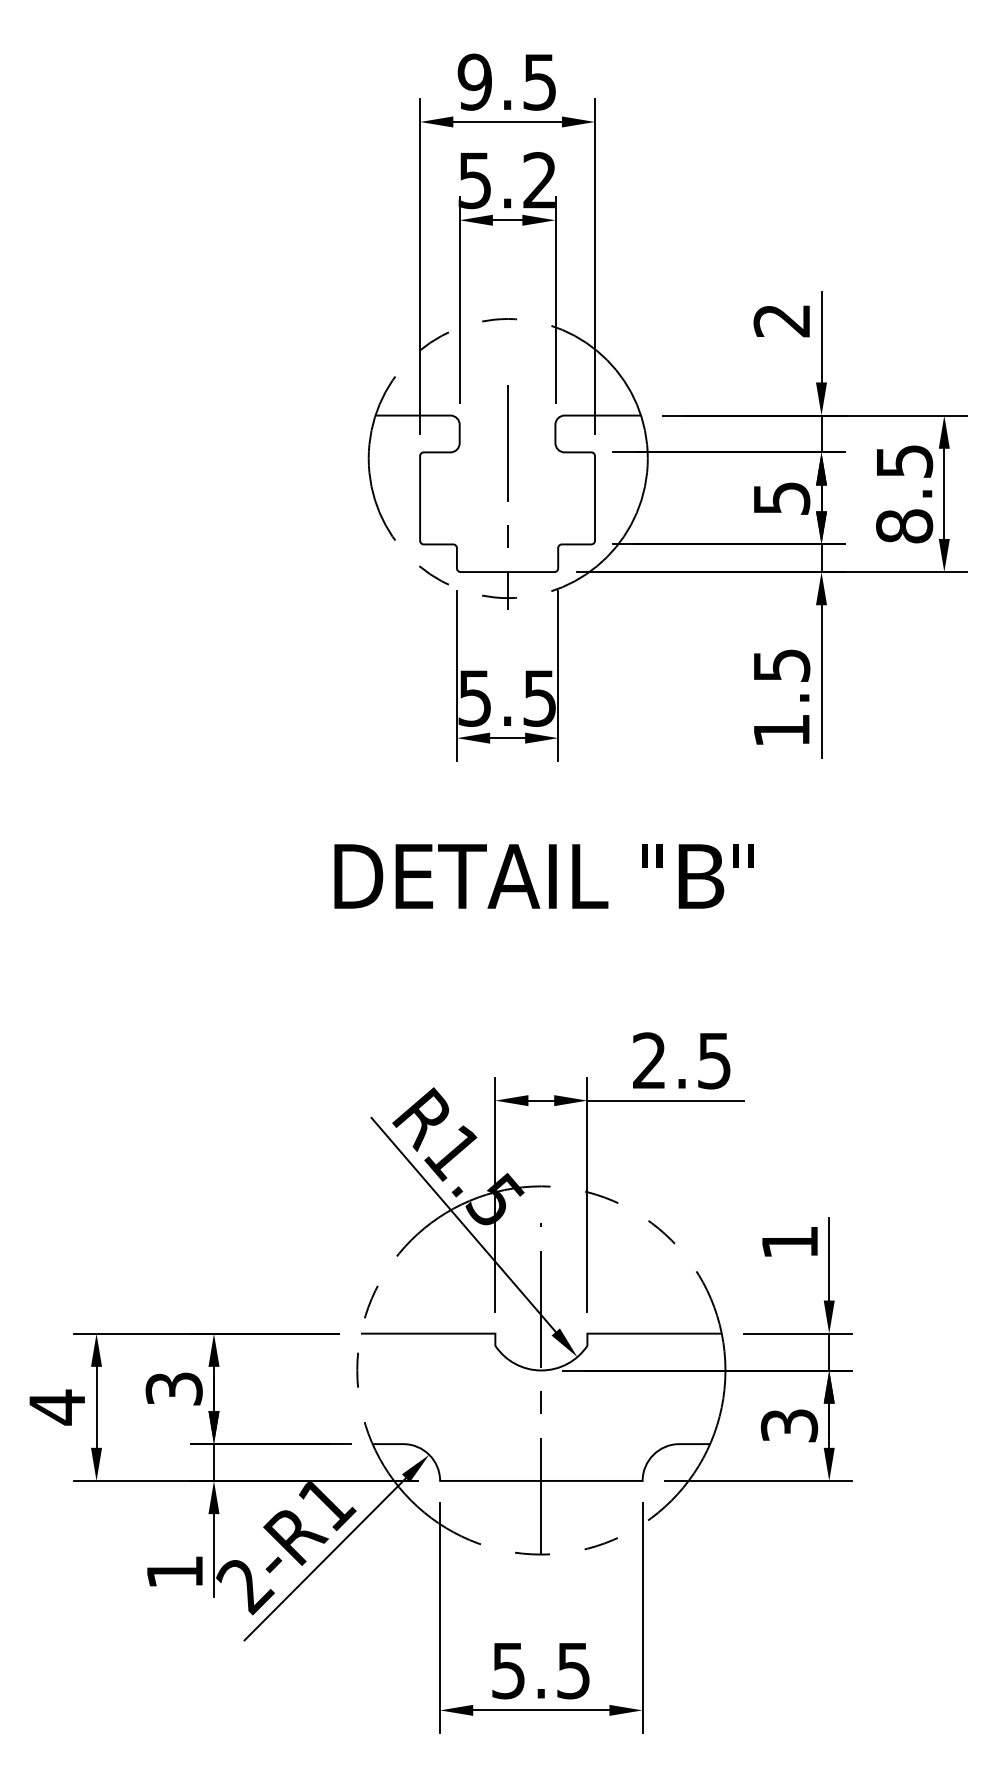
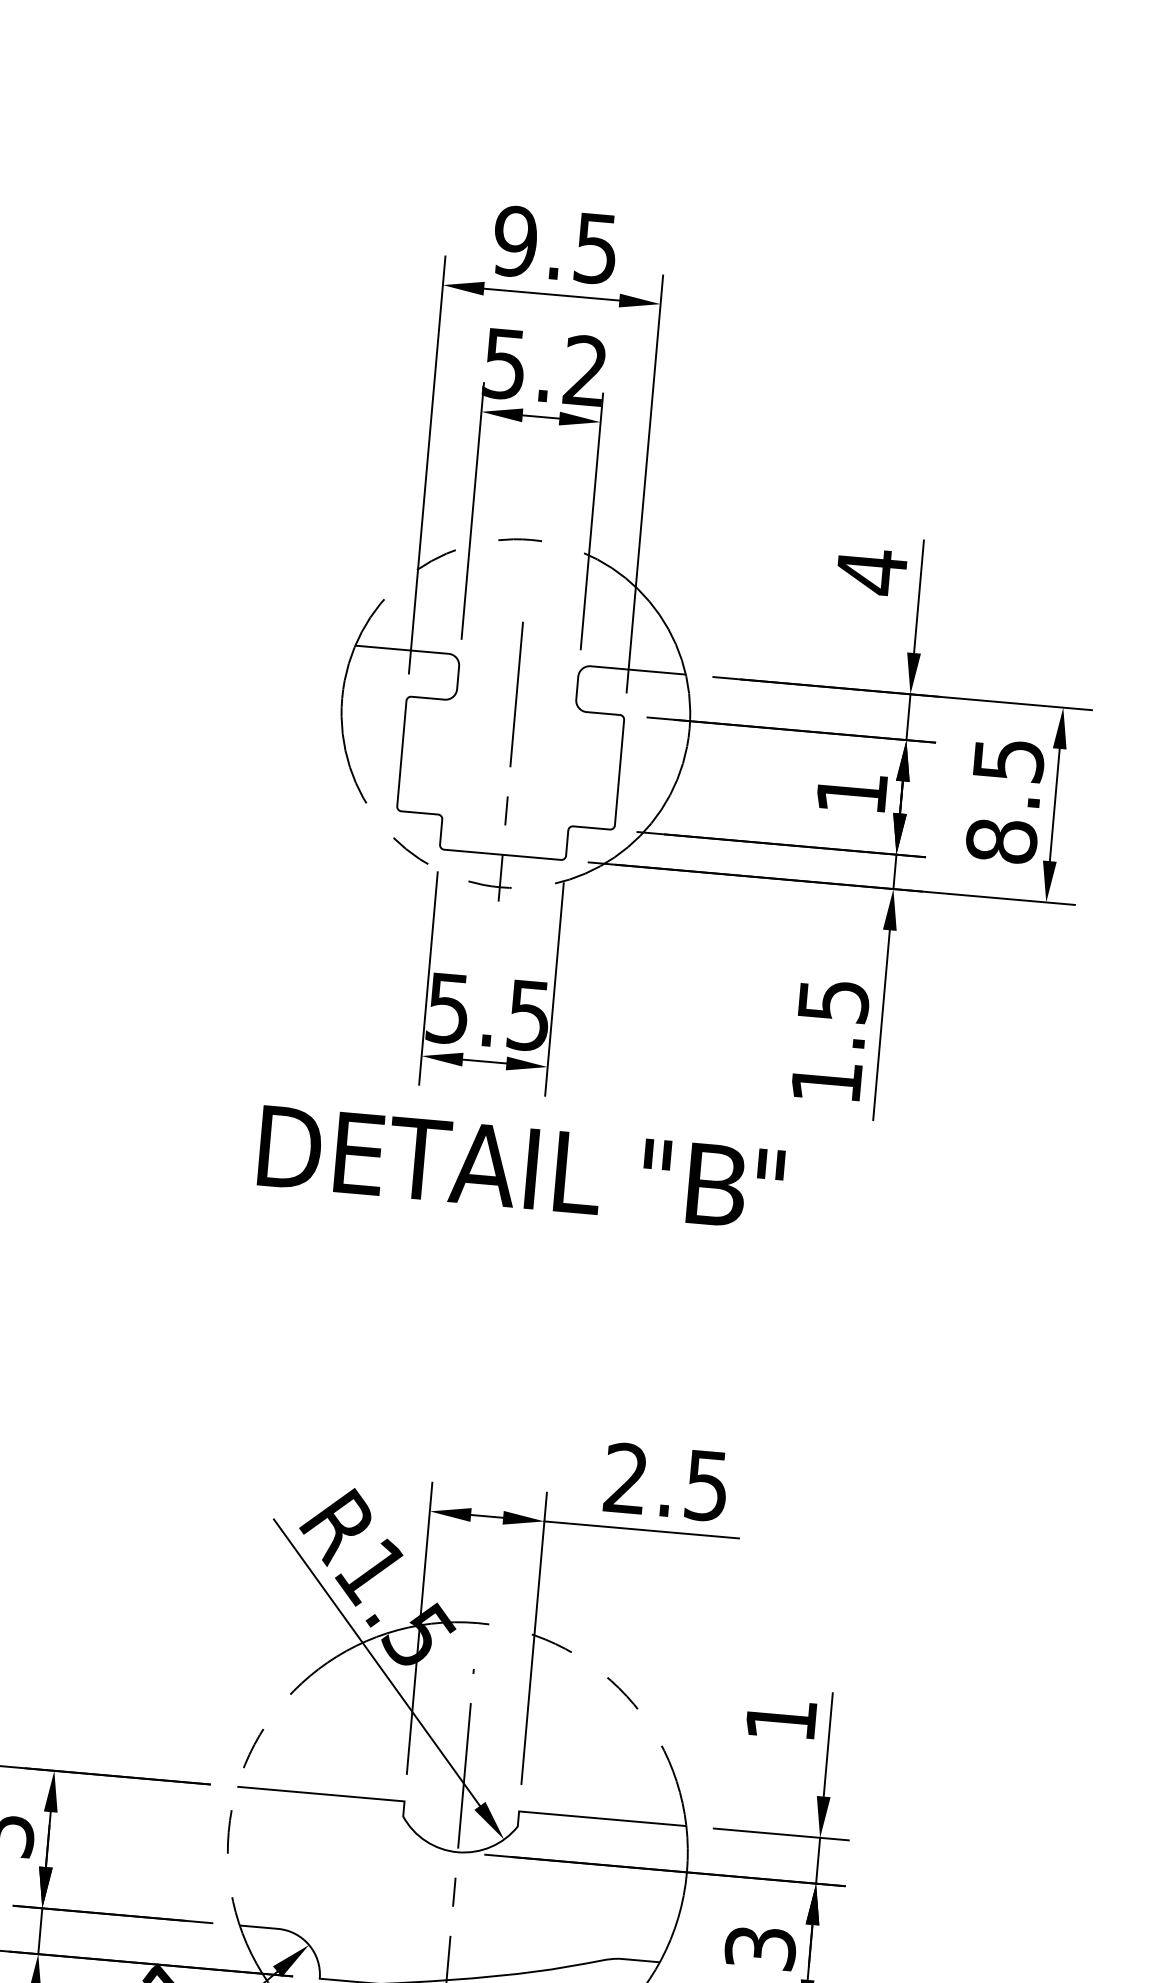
text: (781, 320) -> (871, 571), 2 -> 4
text: (782, 498) -> (852, 793), 5 -> 1
text: (543, 876) -> (520, 1167), moved

